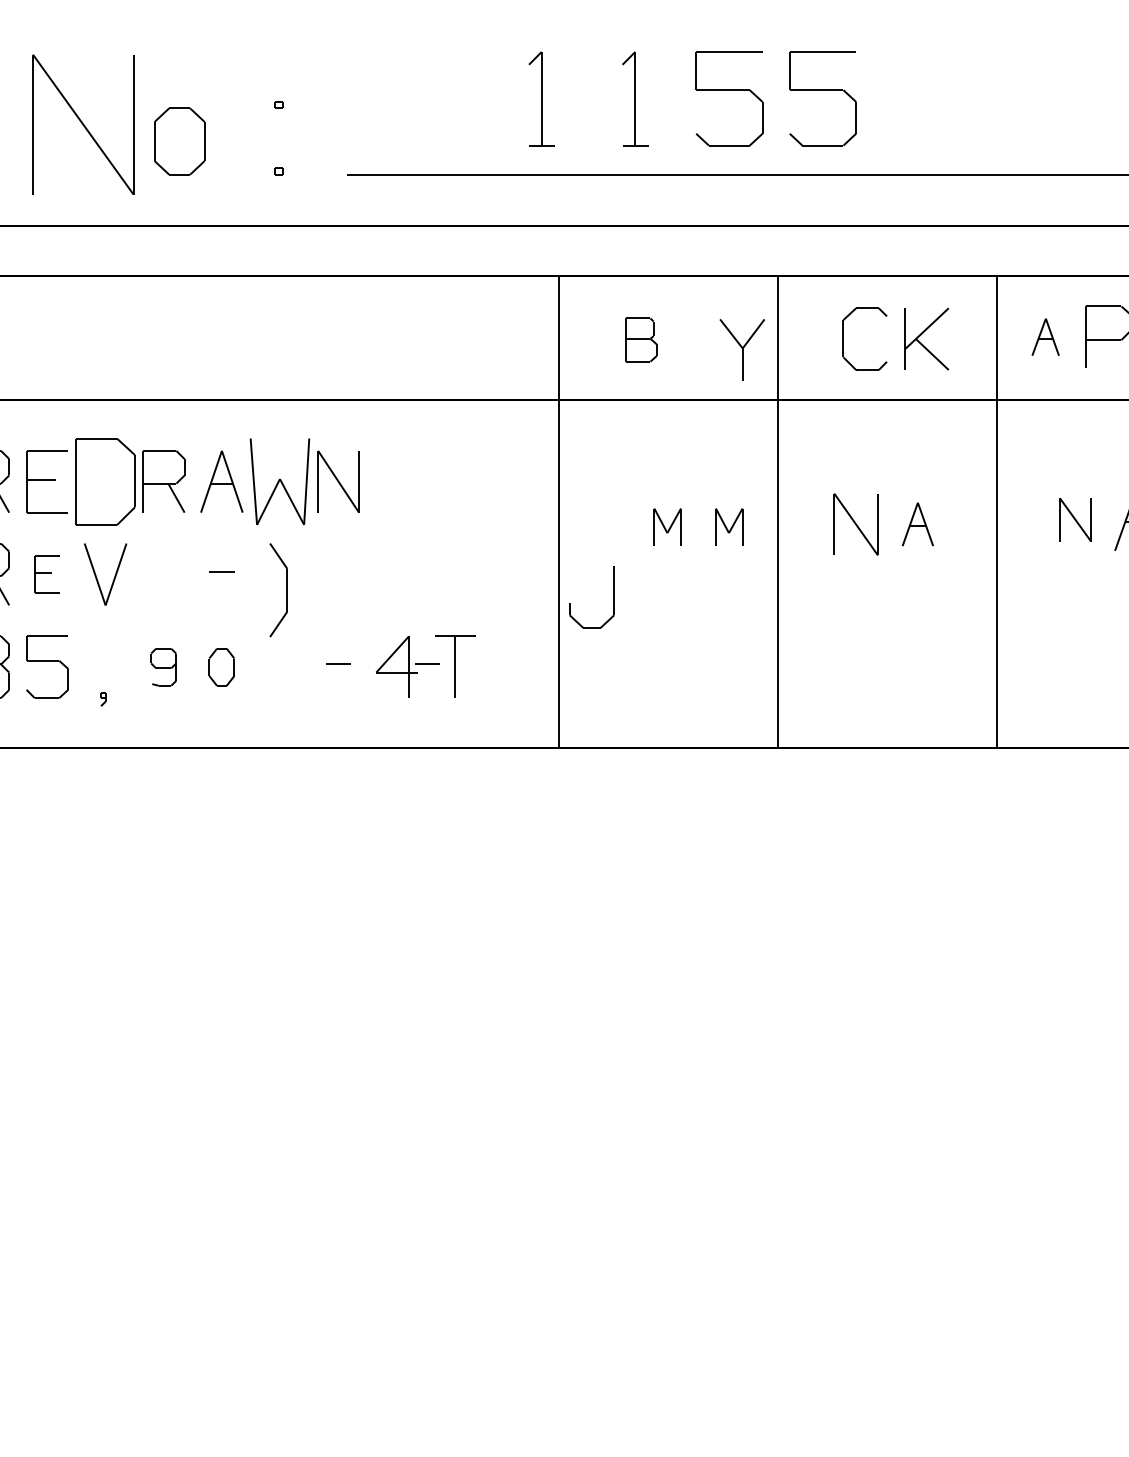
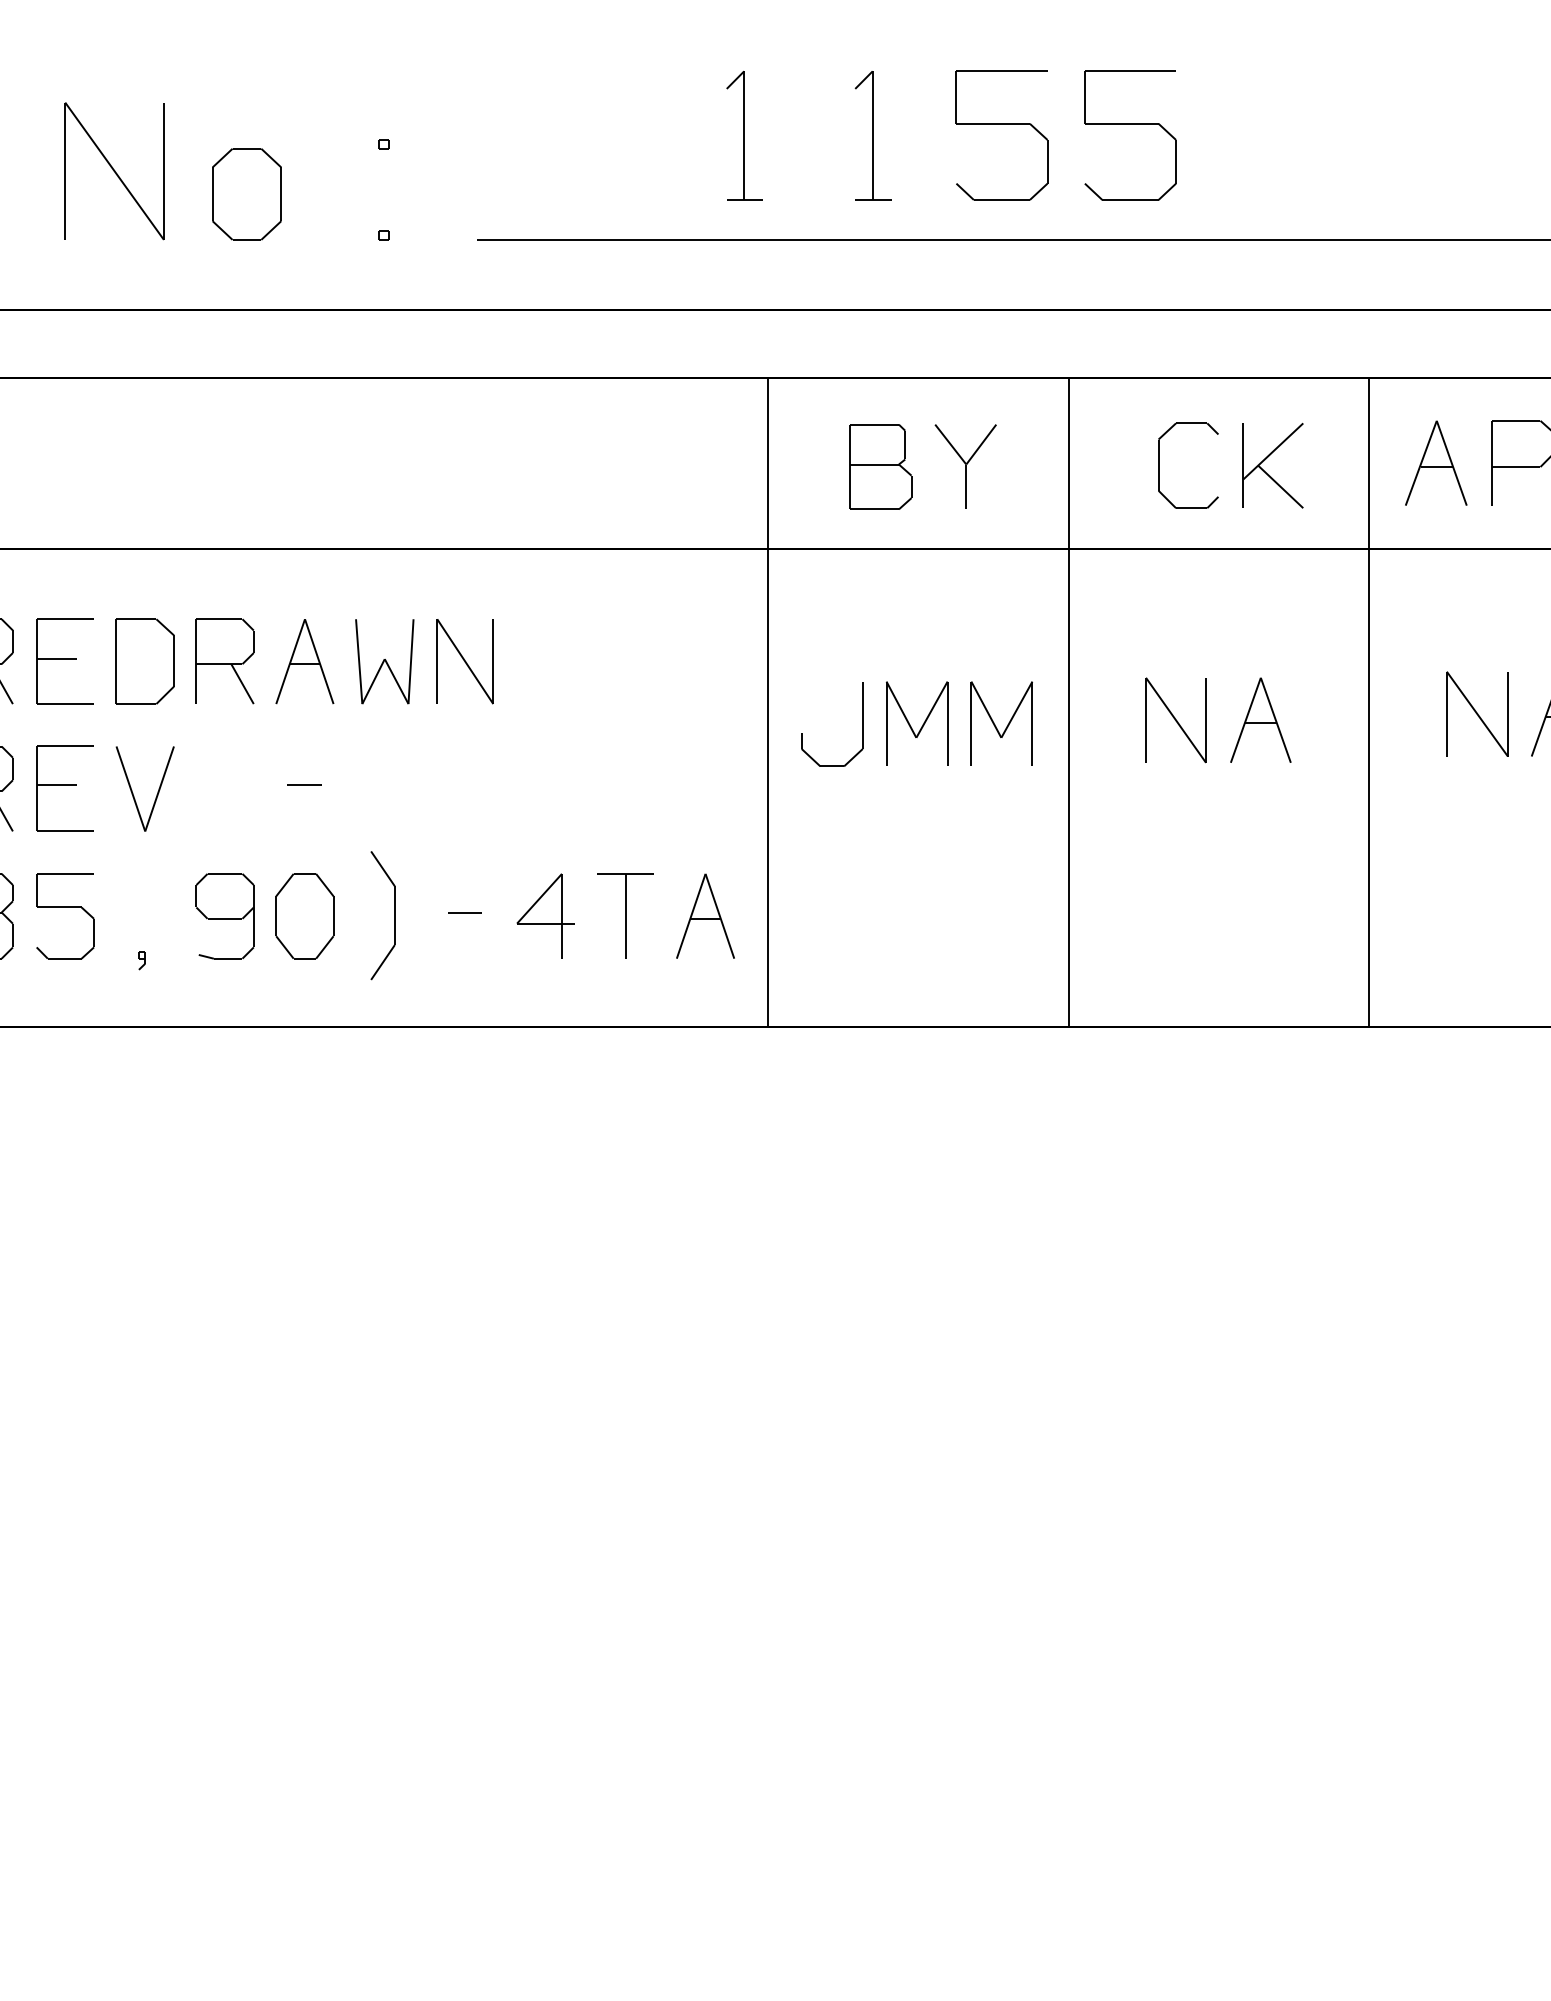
part: (83, 124) -> (114, 171), size x0.71
part: (1045, 336) -> (1436, 462), size x1.67
part: (640, 339) -> (880, 466), size x1.43
part: (742, 349) -> (965, 466), moved
part: (105, 481) -> (144, 661), size x0.71
part: (279, 481) -> (384, 661), size x0.71
part: (1075, 519) -> (1477, 713), size x1.43
part: (917, 523) -> (1260, 719), size x1.43
part: (667, 526) -> (917, 723), size x1.67
part: (729, 526) -> (1001, 723), size x1.67
part: (46, 574) -> (64, 788), size x1.67
part: (287, 590) -> (394, 915), moved
part: (614, 597) -> (862, 724), moved
line: (426, 664) -> (586, 912), removed
part: (513, 666) -> (705, 915), added
part: (163, 667) -> (224, 916), size x1.67
part: (221, 667) -> (304, 916), size x1.67

